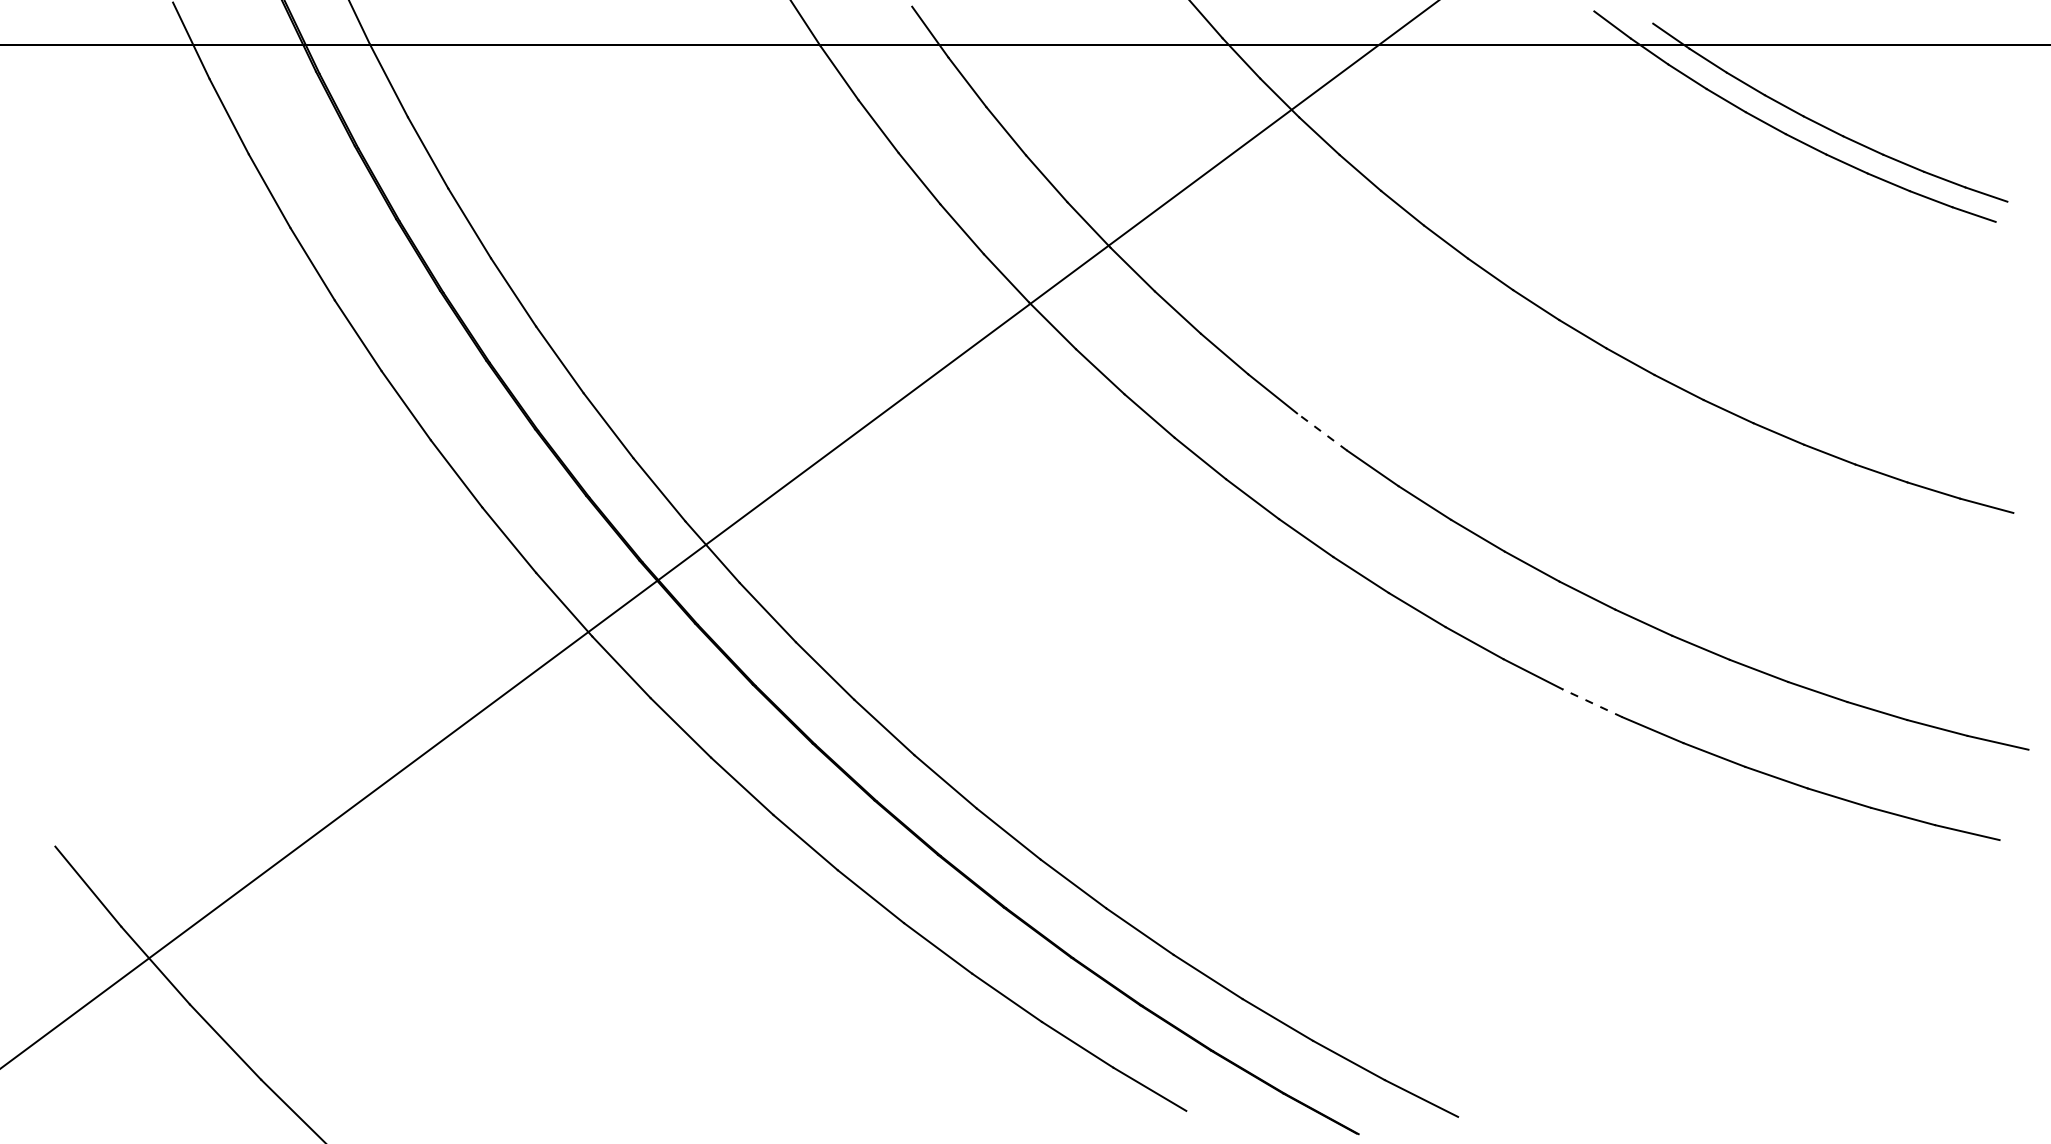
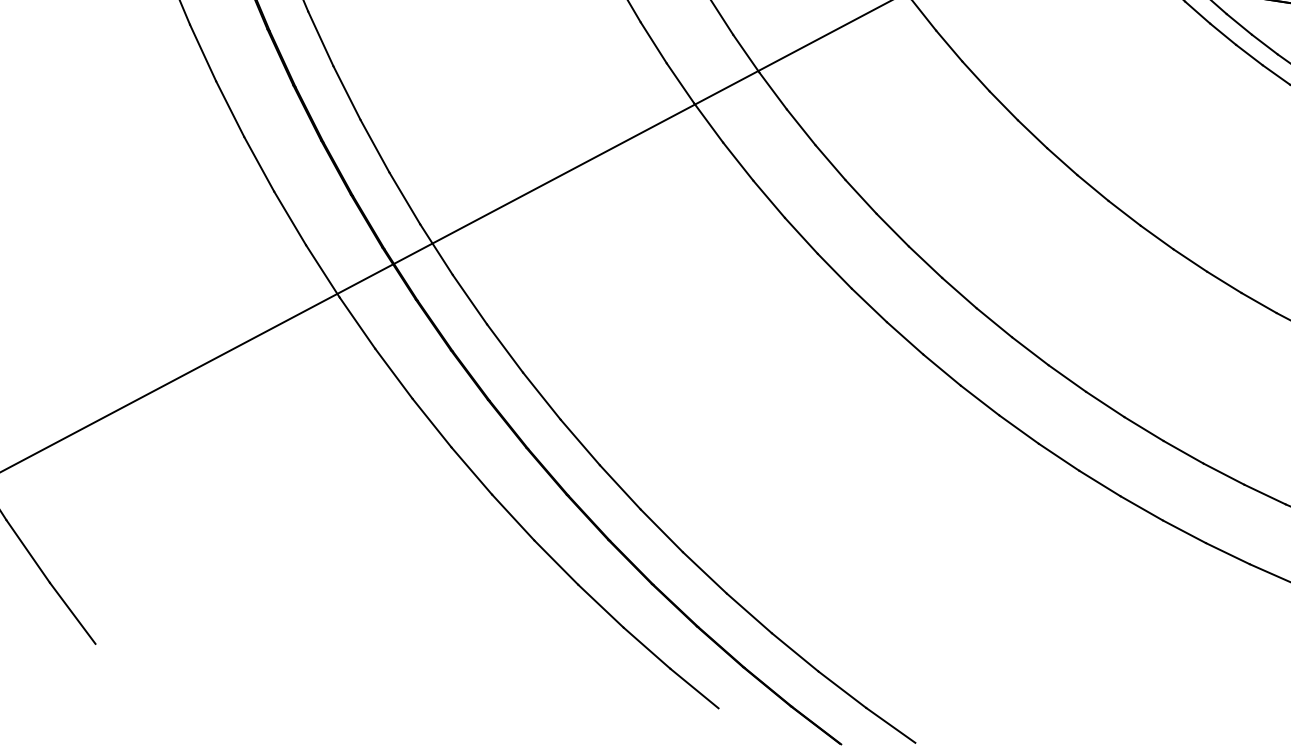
line: (1321, 431) -> (892, 229), dashed -> solid
line: (1592, 703) -> (1058, 457), dashed -> solid

